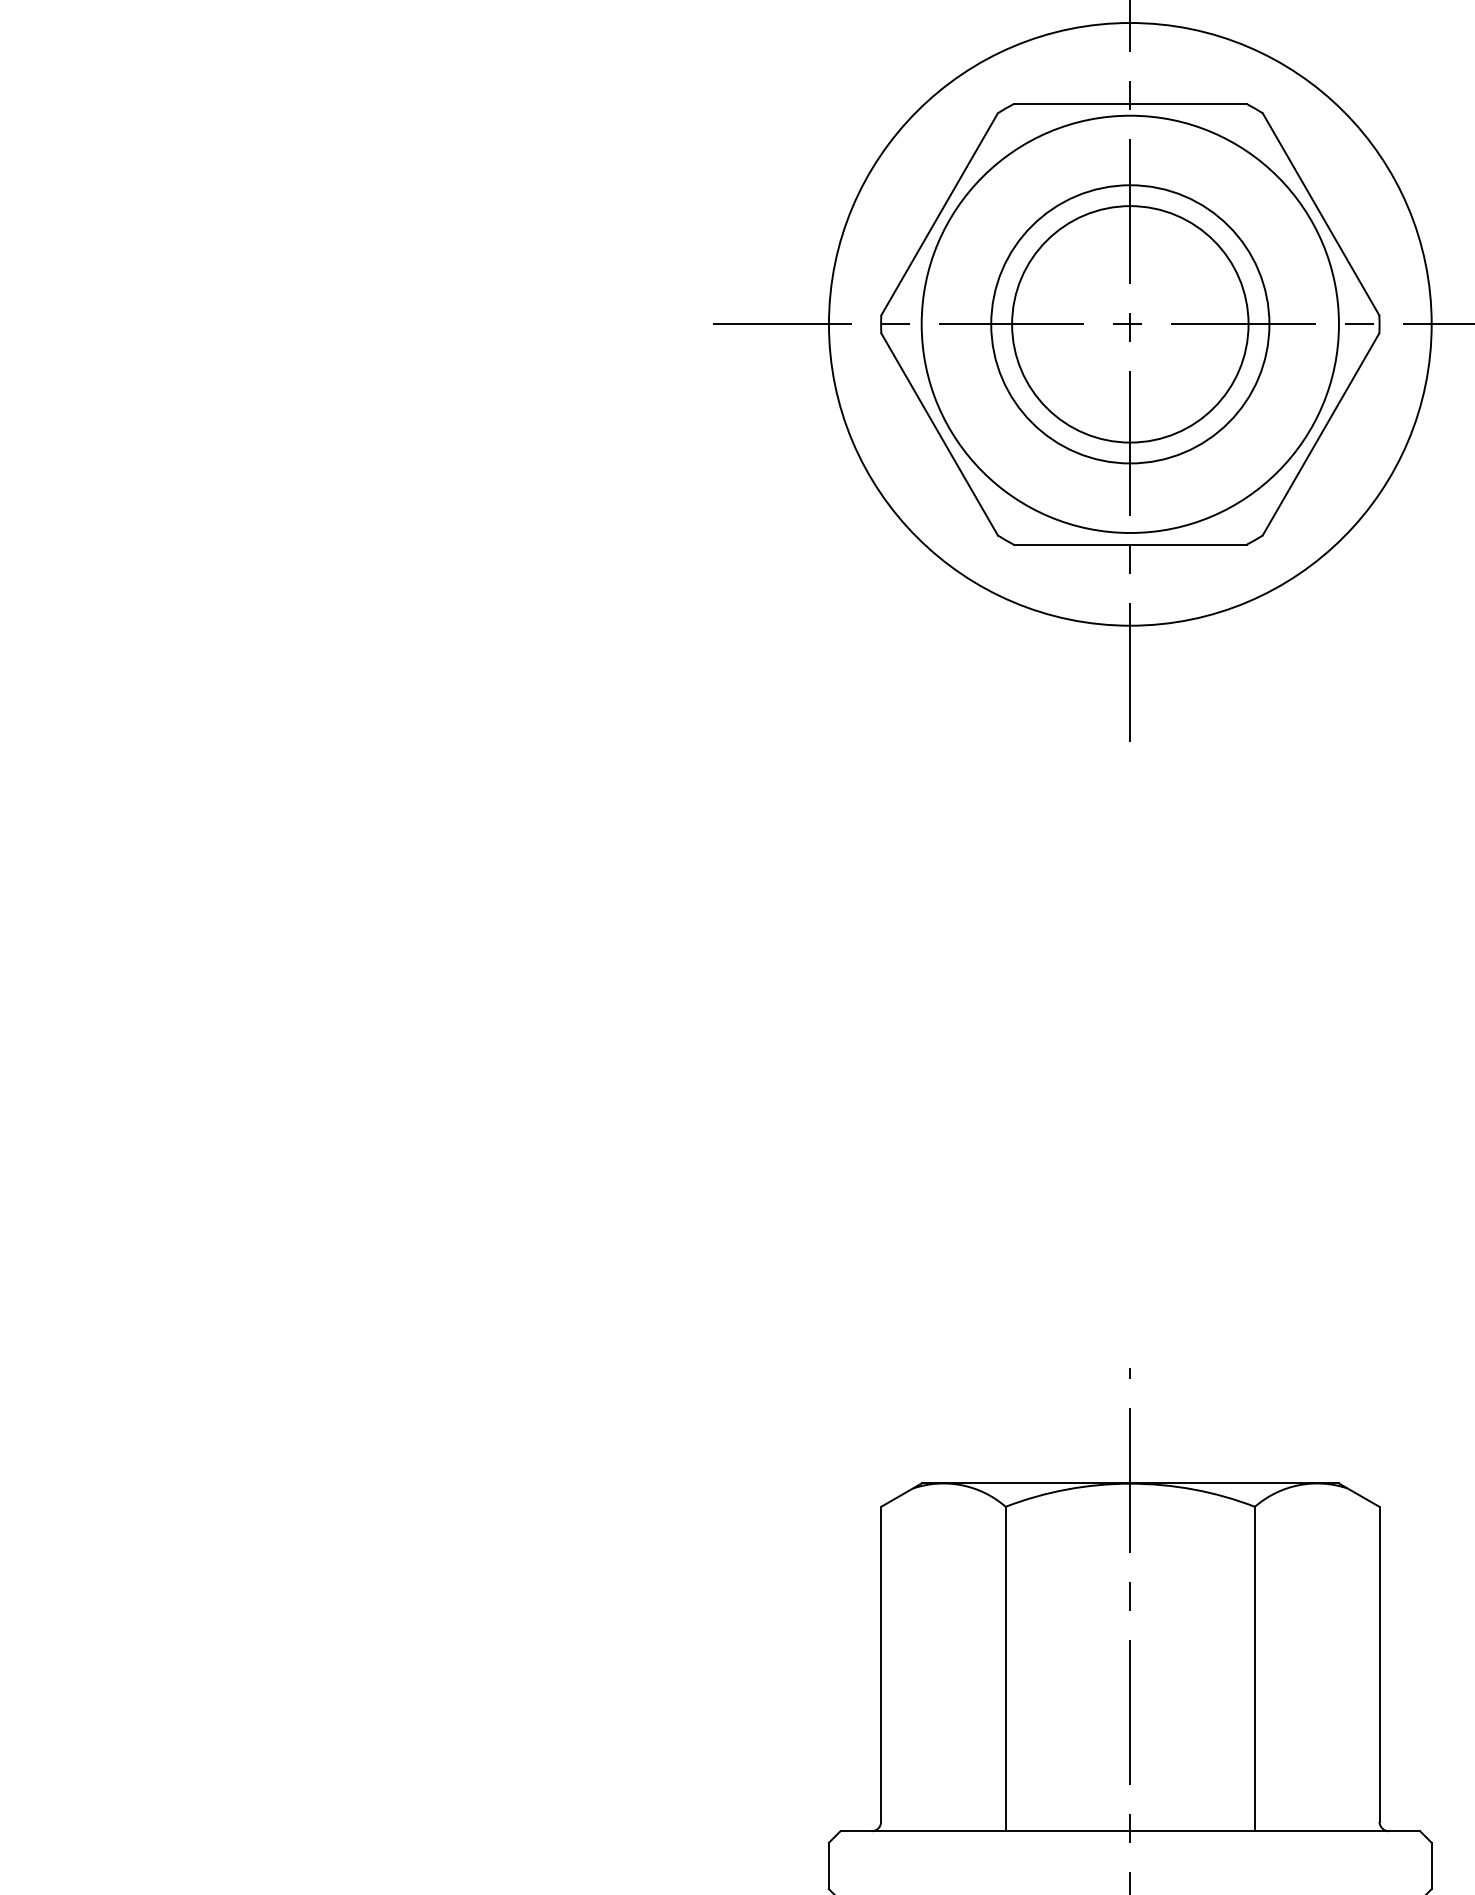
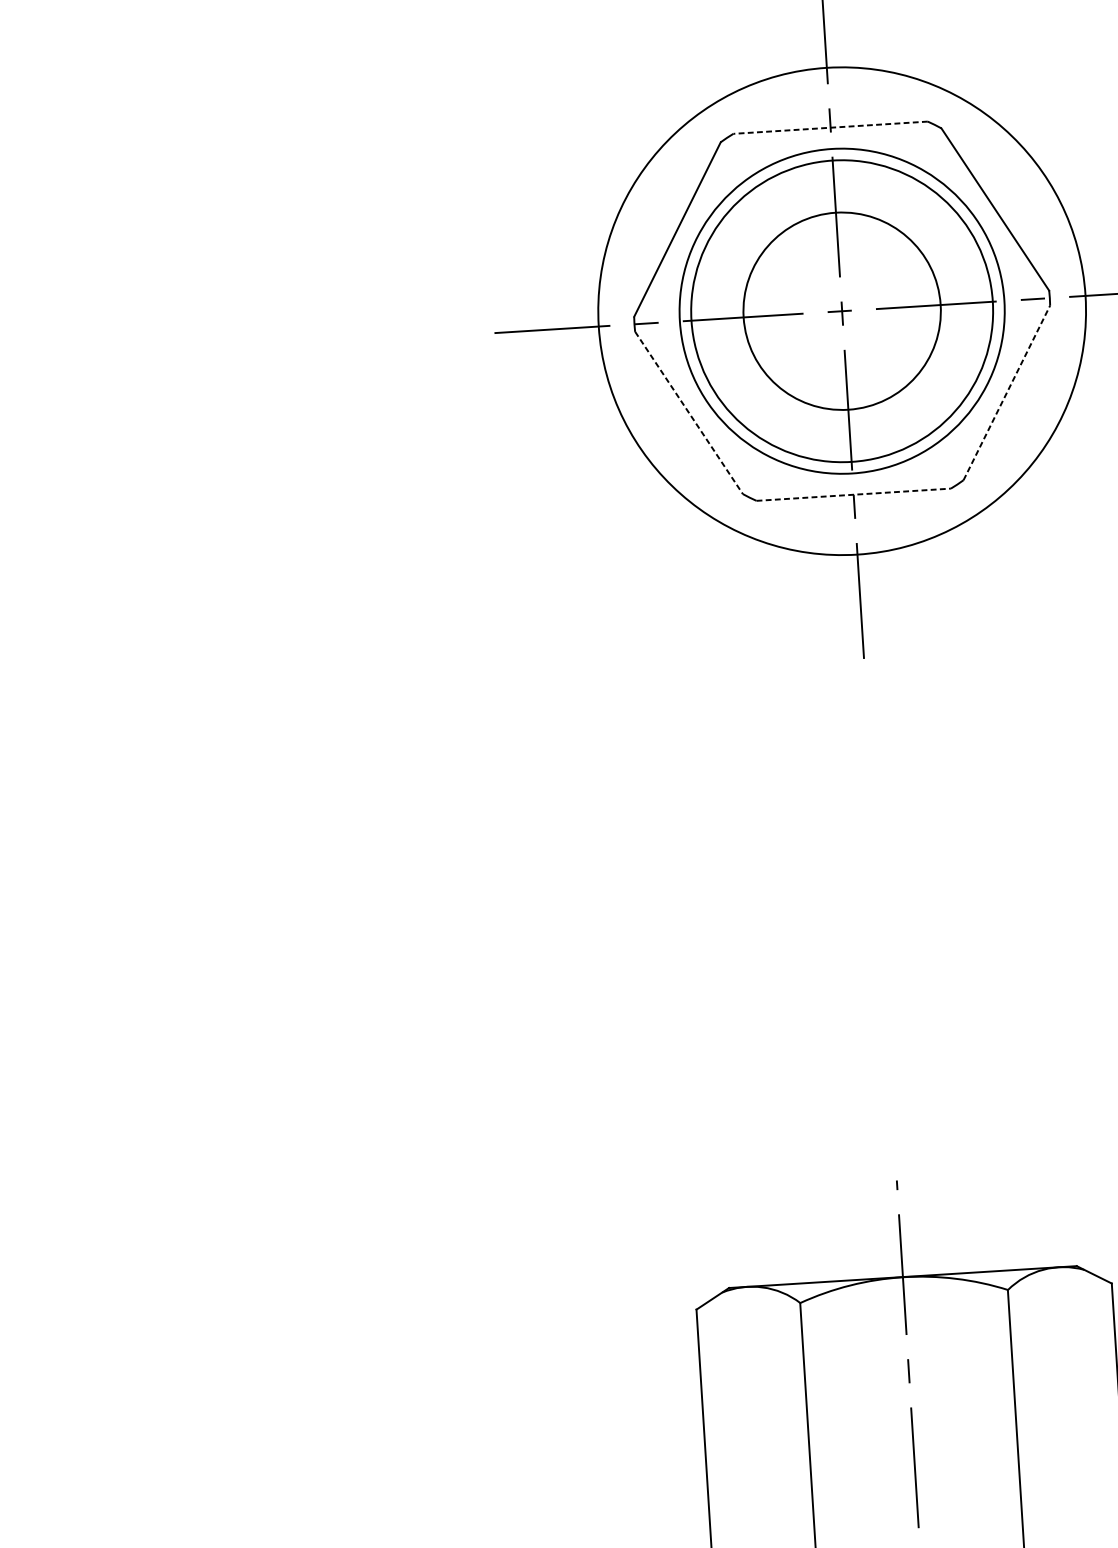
line: (1130, 104) -> (830, 128), solid -> dashed
circle: (1129, 324) -> (841, 311), size x0.6
circle: (1129, 324) -> (841, 311), size x1.4
circle: (1130, 324) -> (842, 311), size x1.4
line: (939, 434) -> (688, 413), solid -> dashed
line: (1321, 434) -> (1007, 392), solid -> dashed
line: (1130, 544) -> (853, 494), solid -> dashed

